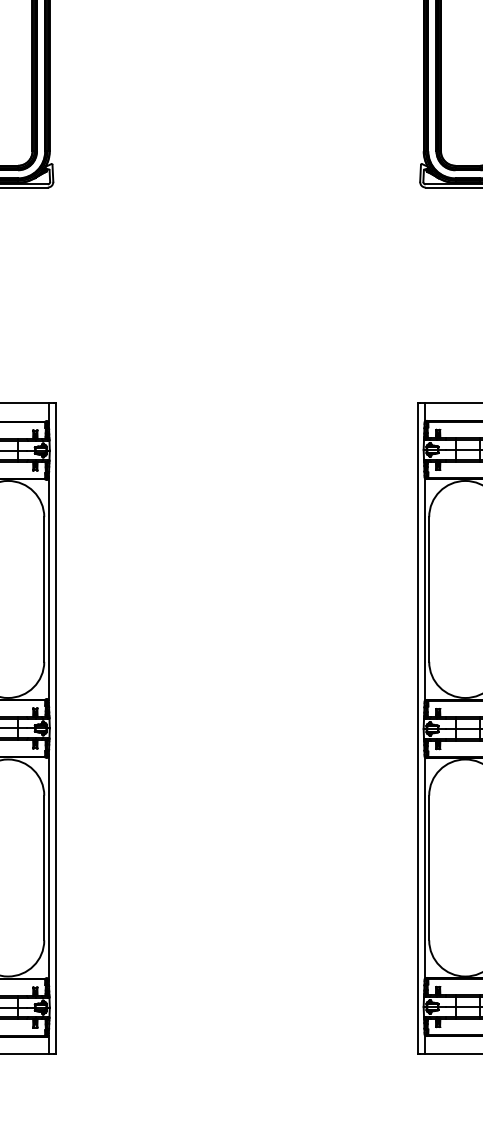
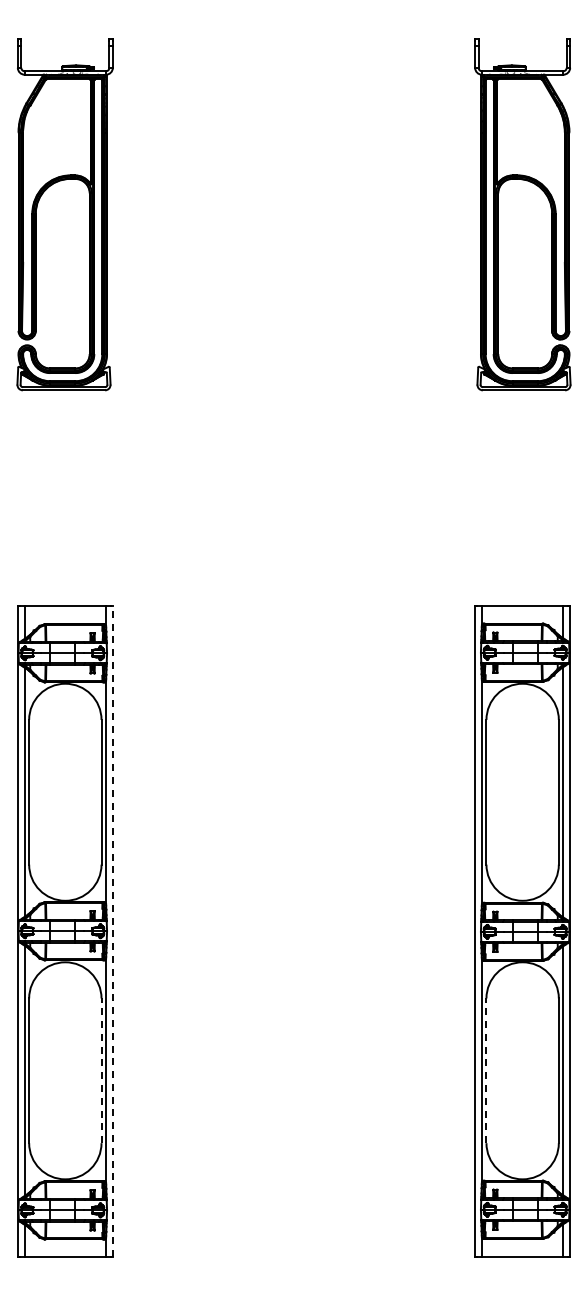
line: (55, 728) -> (112, 931), solid -> dashed
line: (44, 867) -> (101, 1070), solid -> dashed
line: (429, 867) -> (486, 1070), solid -> dashed

